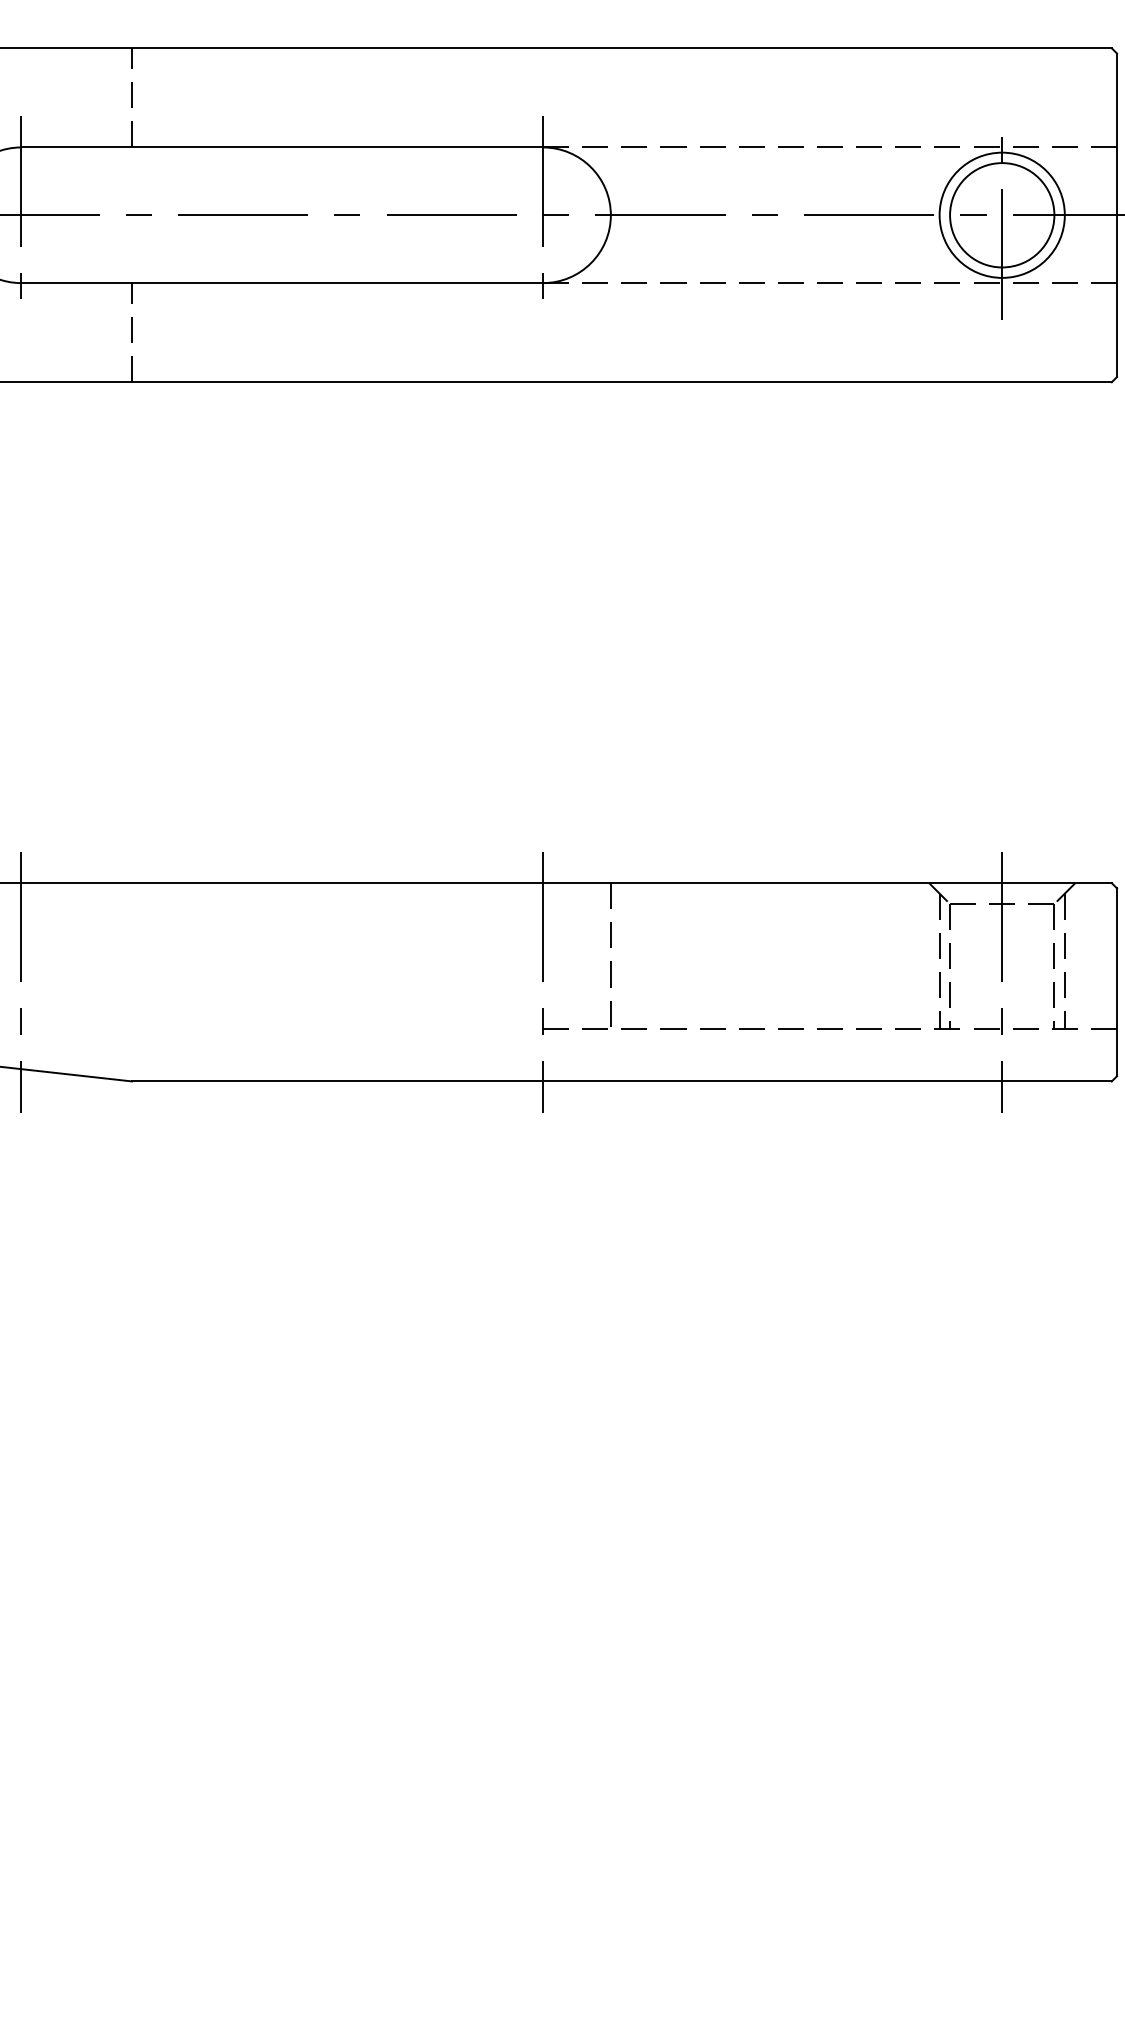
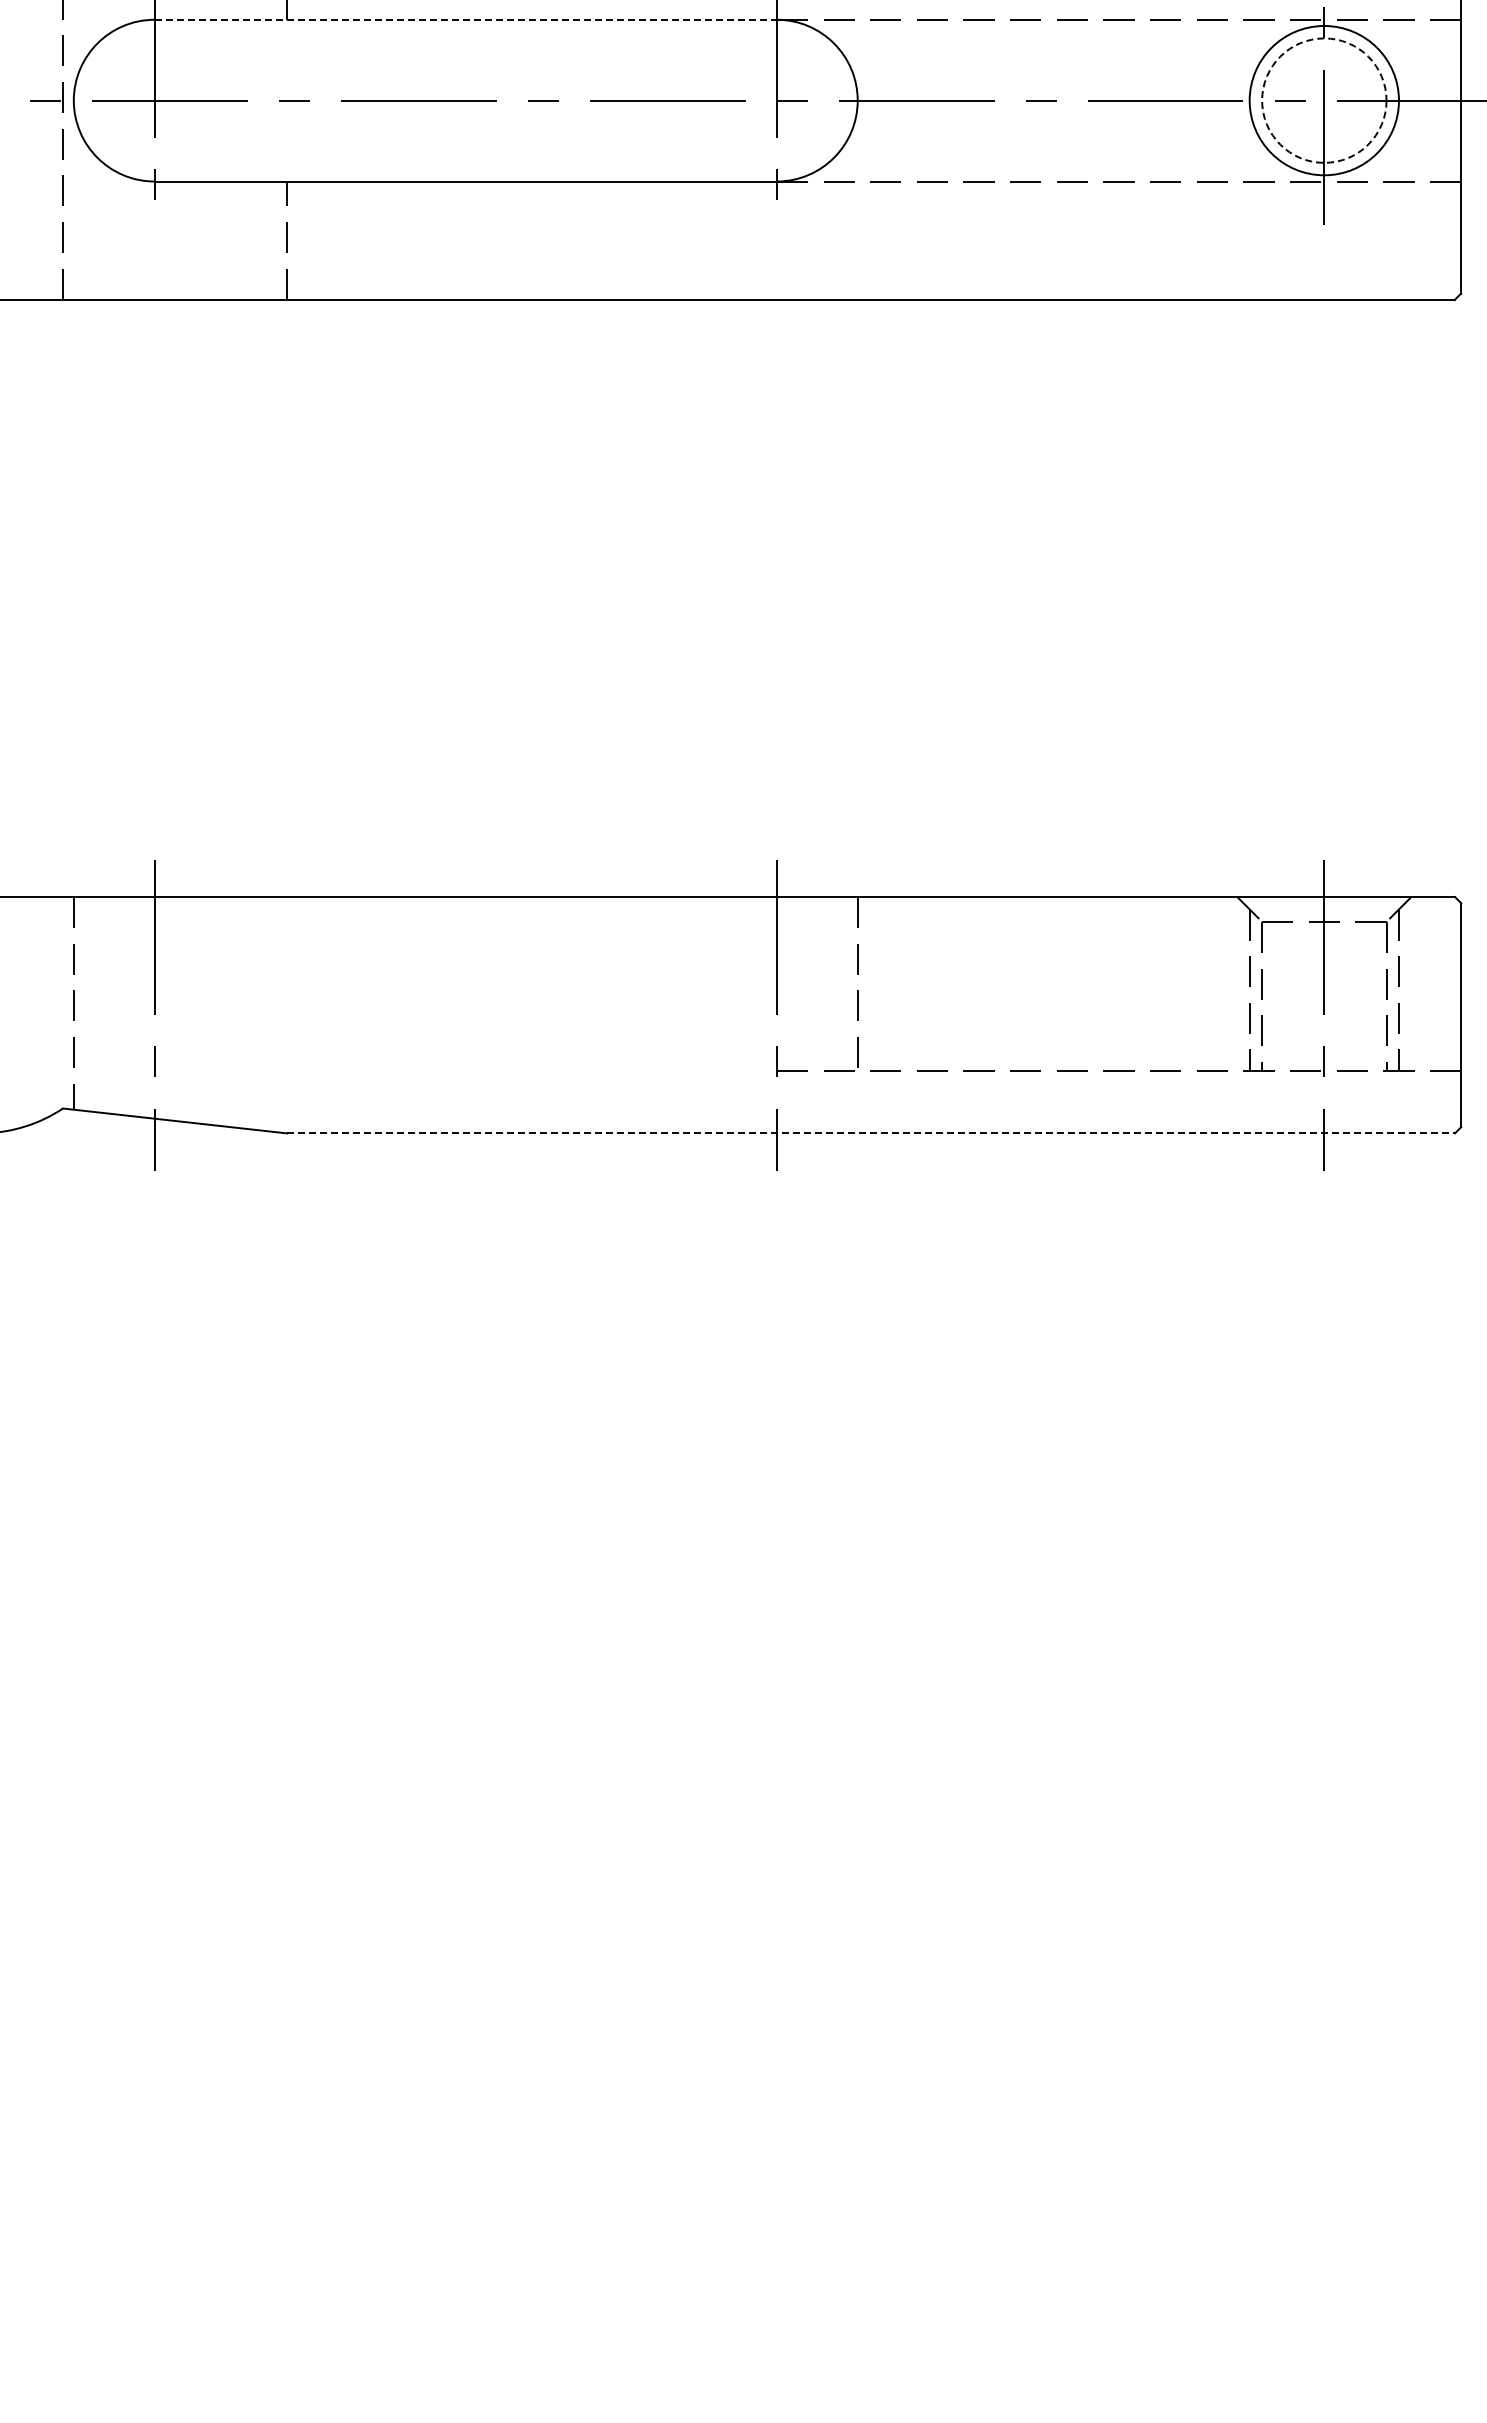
line: (282, 147) -> (466, 19), solid -> dashed
circle: (1002, 215) -> (1324, 100), solid -> dashed
line: (621, 1081) -> (870, 1133), solid -> dashed

